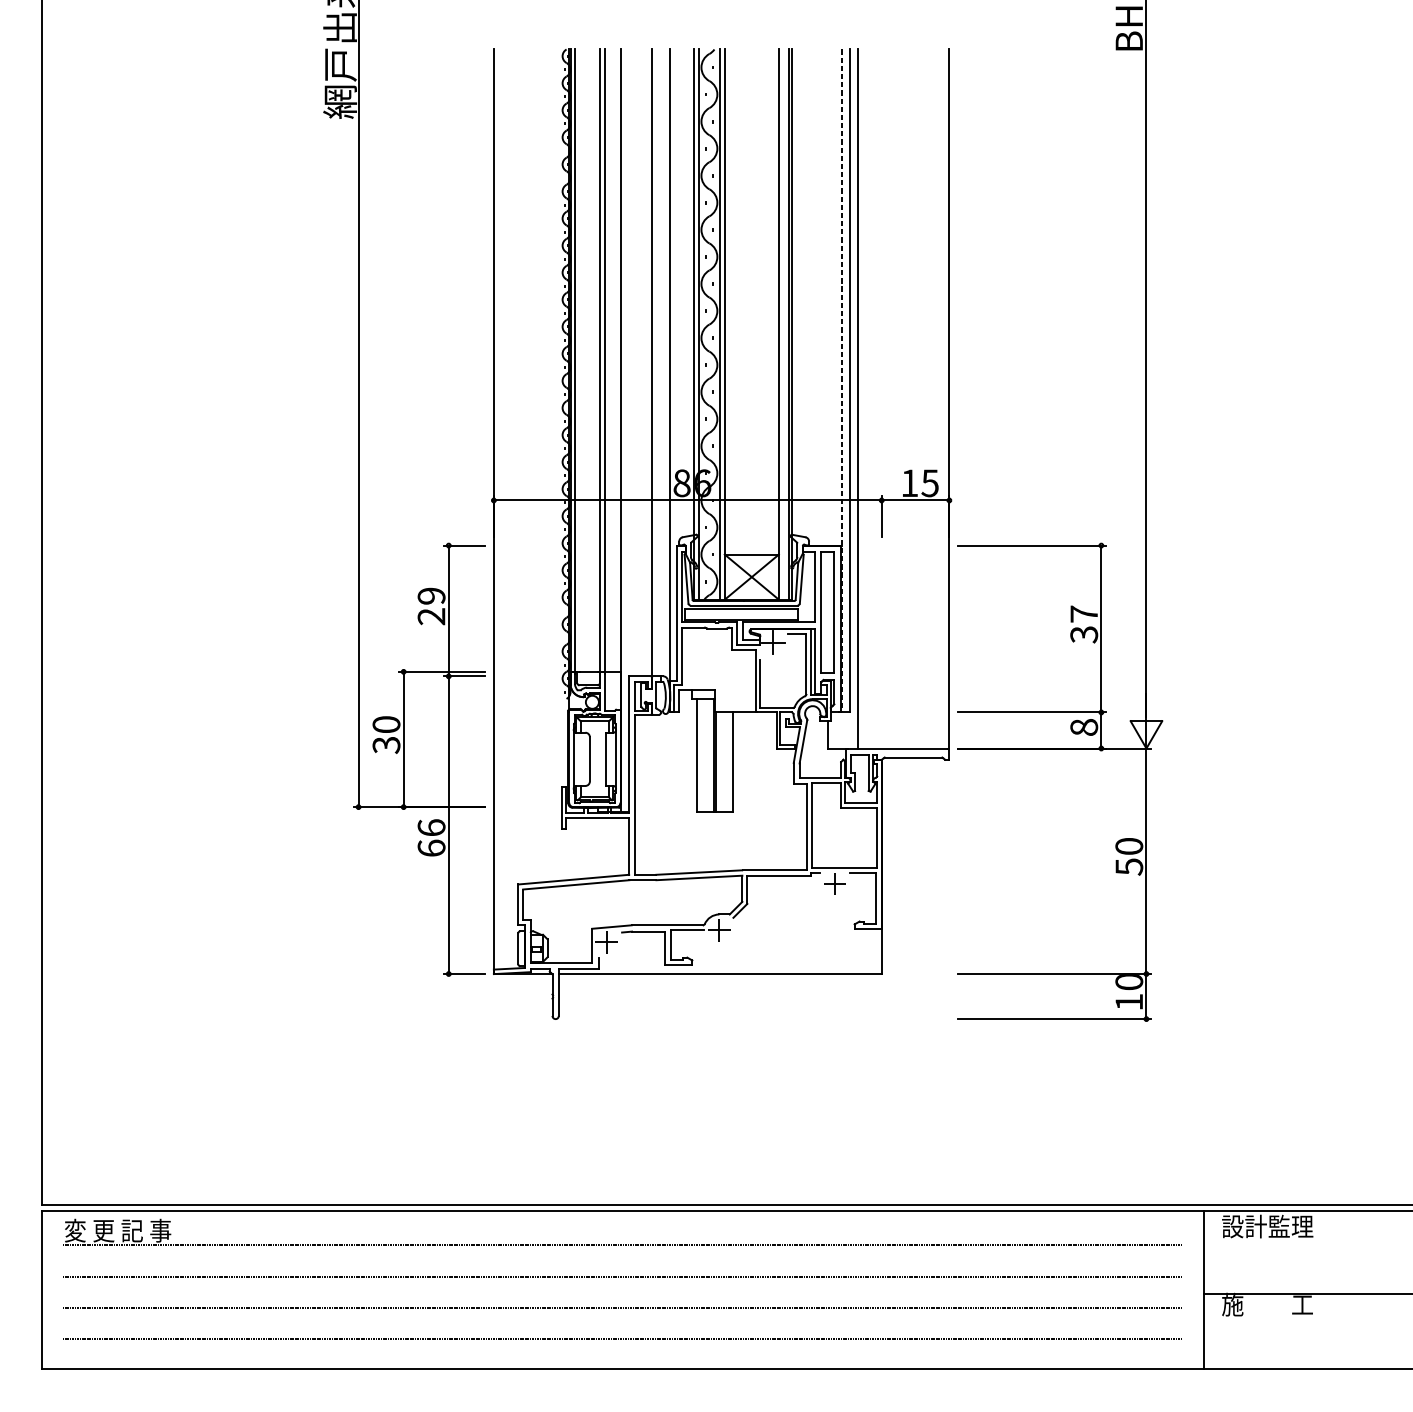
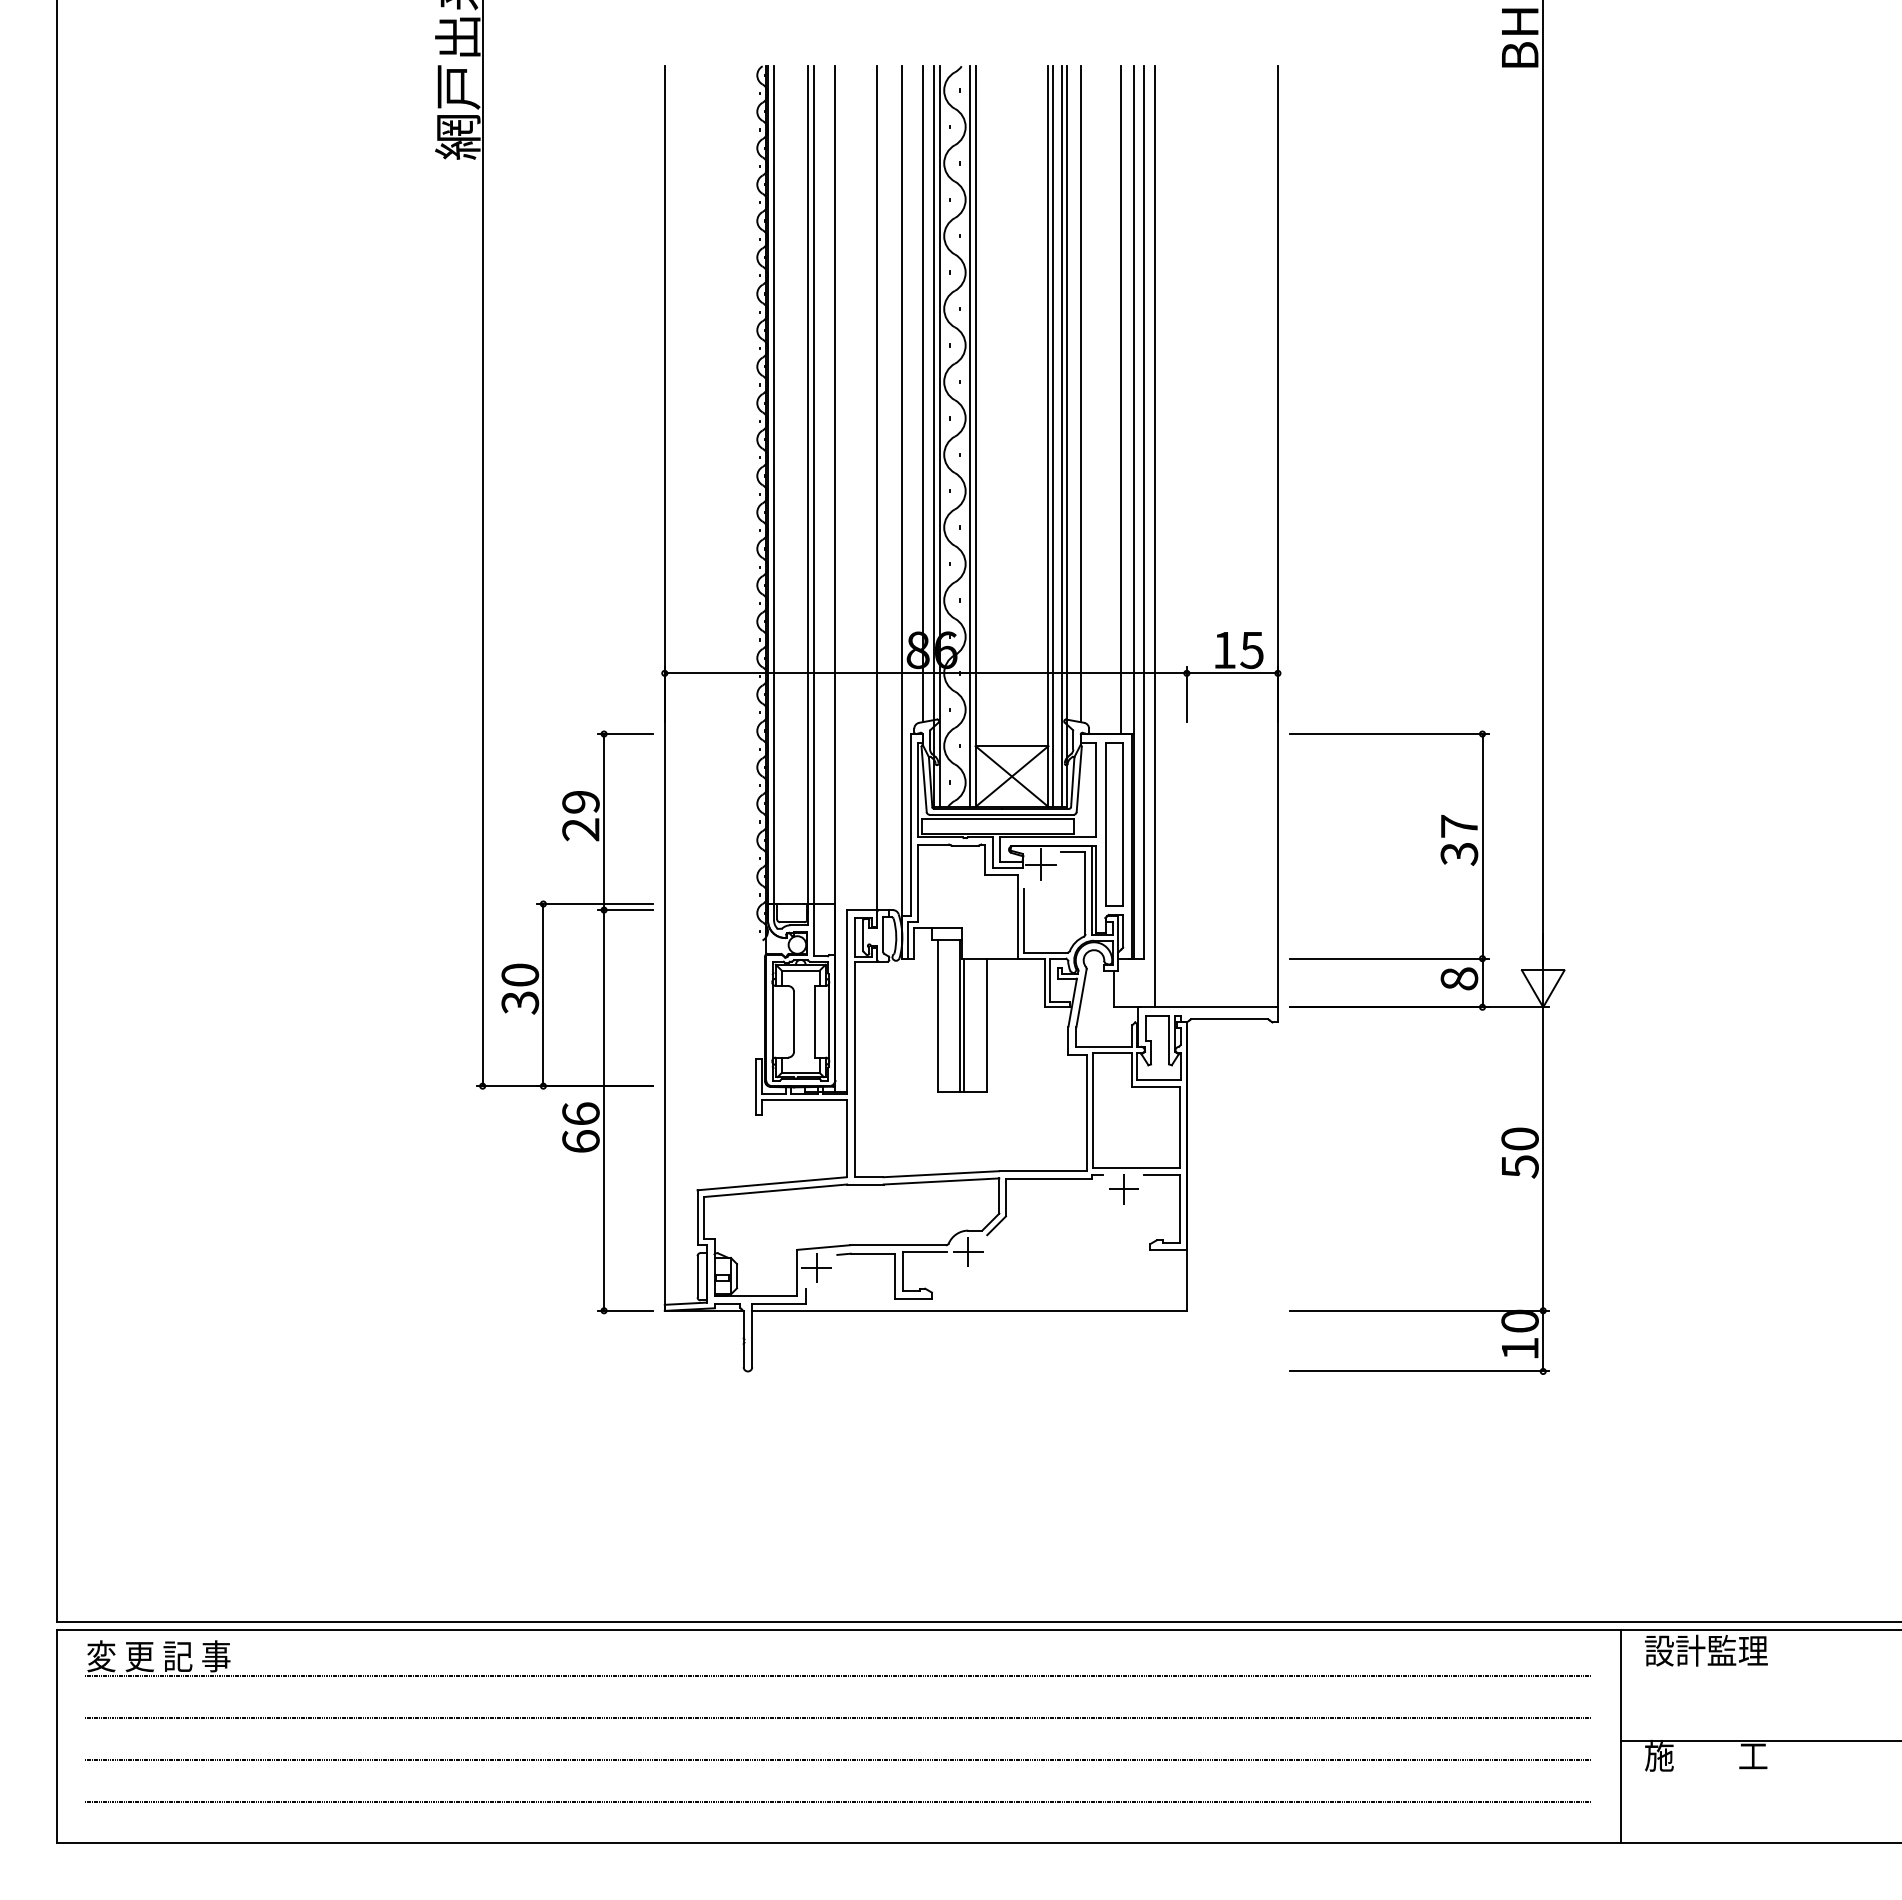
line: (685, 293) -> (922, 394), added
line: (802, 293) -> (1080, 394), added
line: (832, 297) -> (1120, 400), added
line: (781, 324) -> (1052, 436), added
line: (842, 380) -> (1133, 512), dashed -> solid

